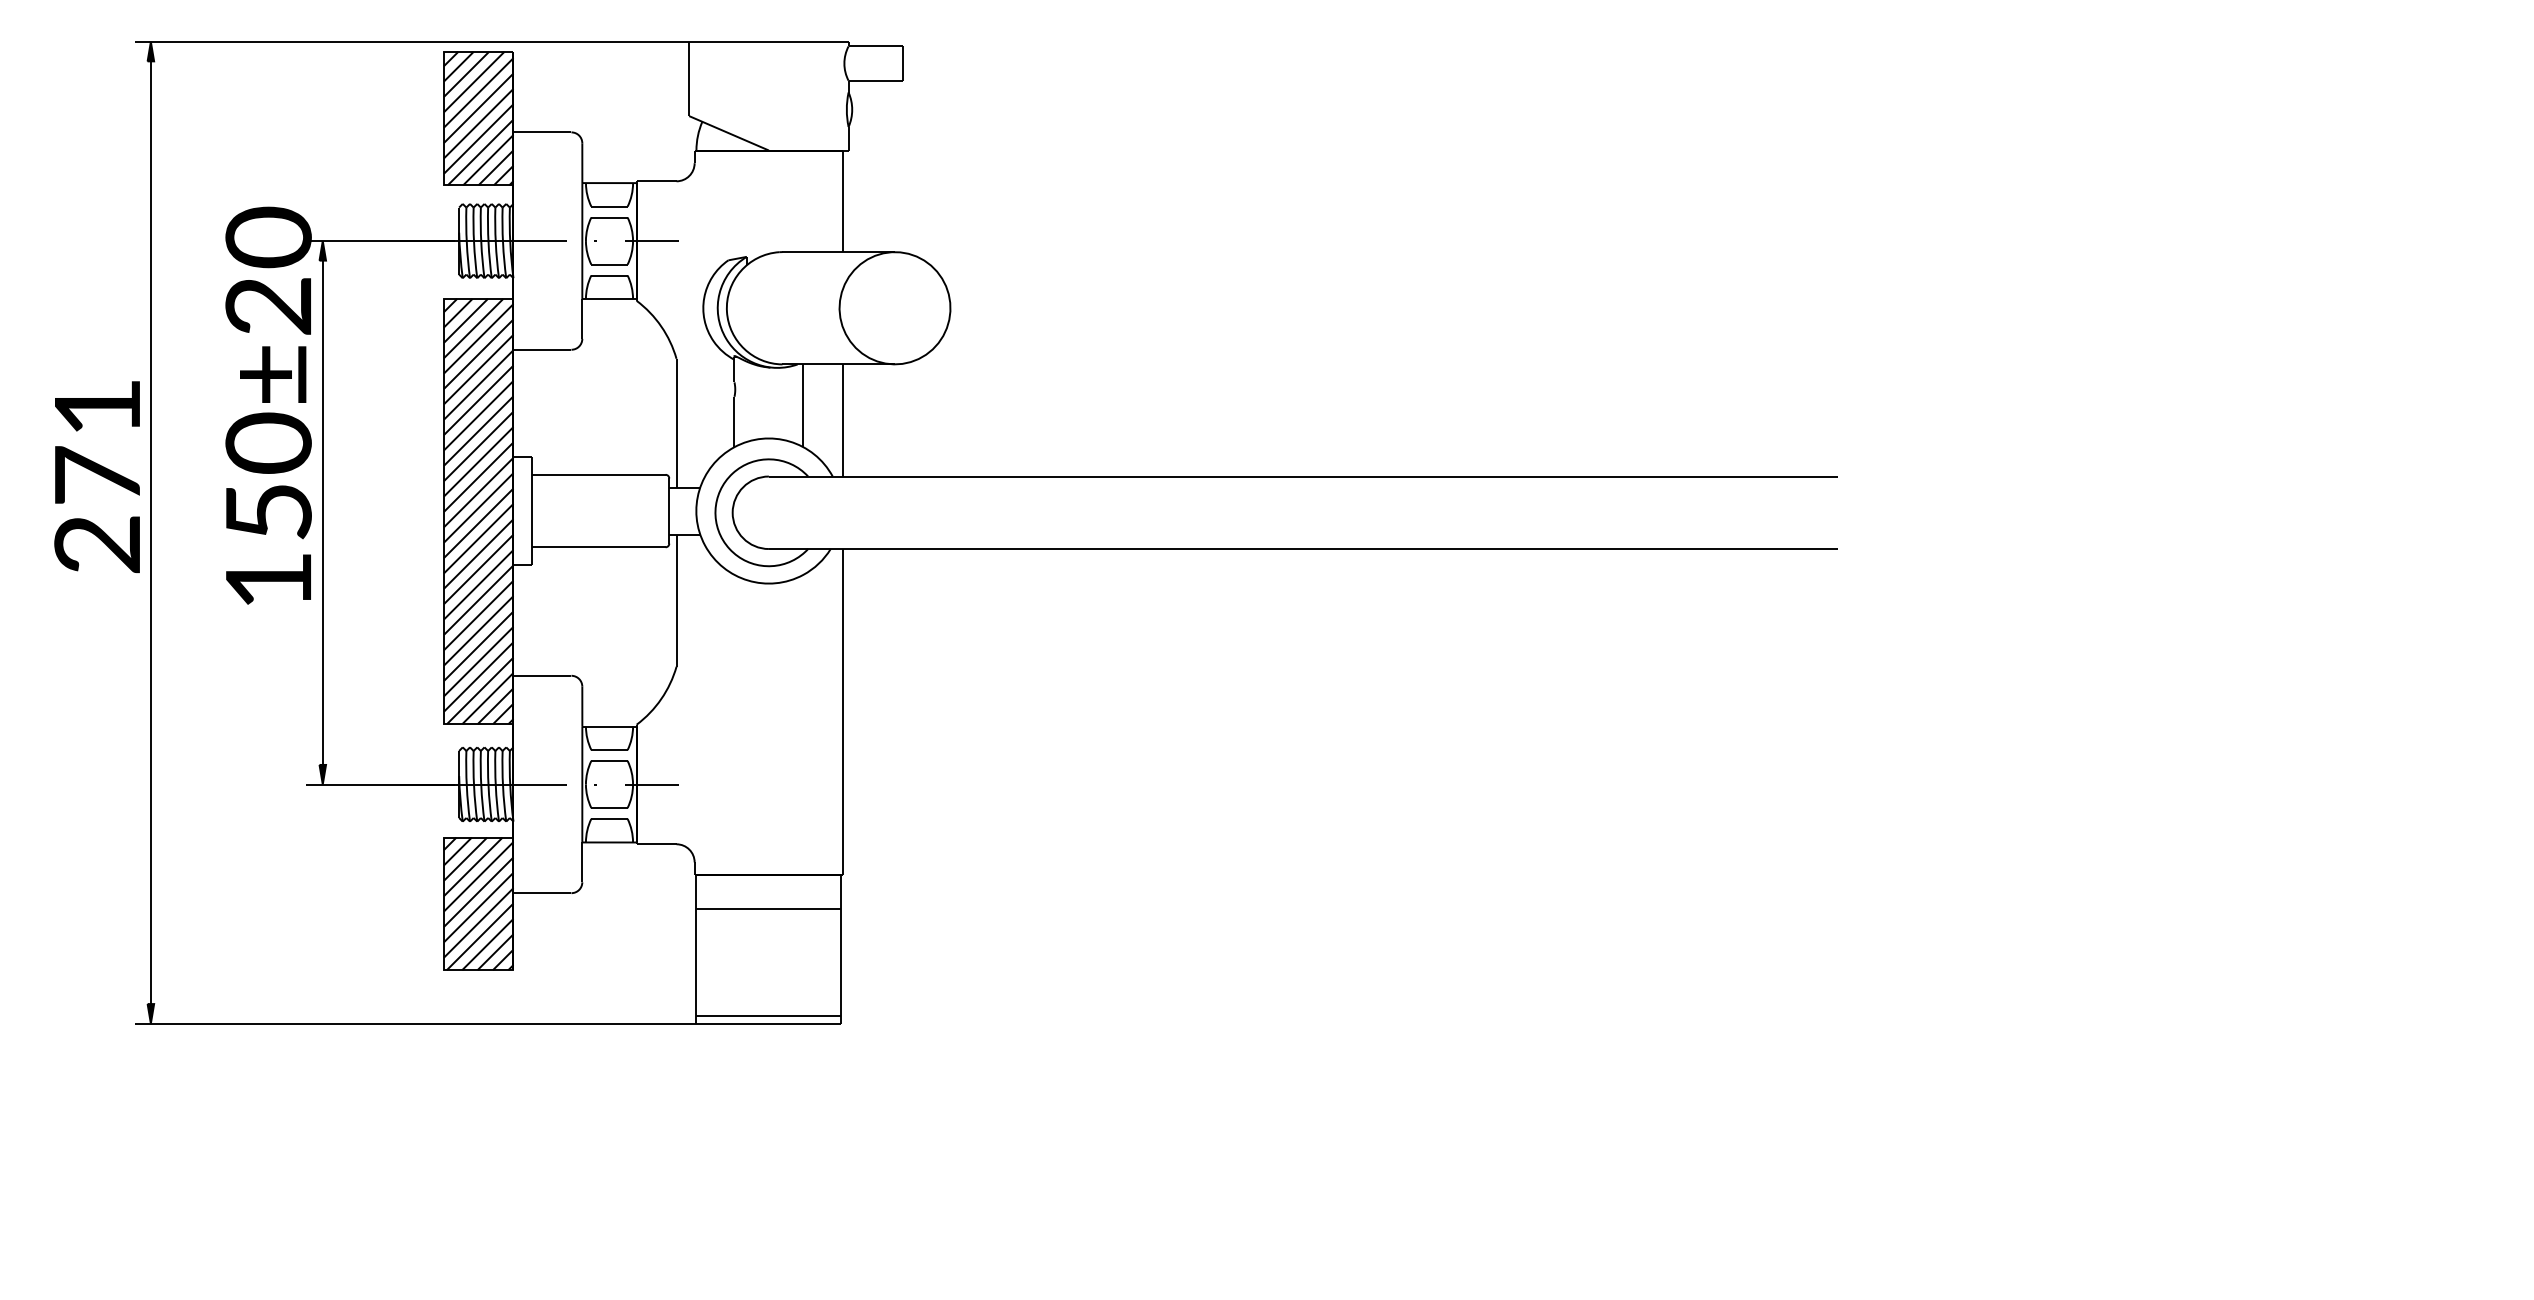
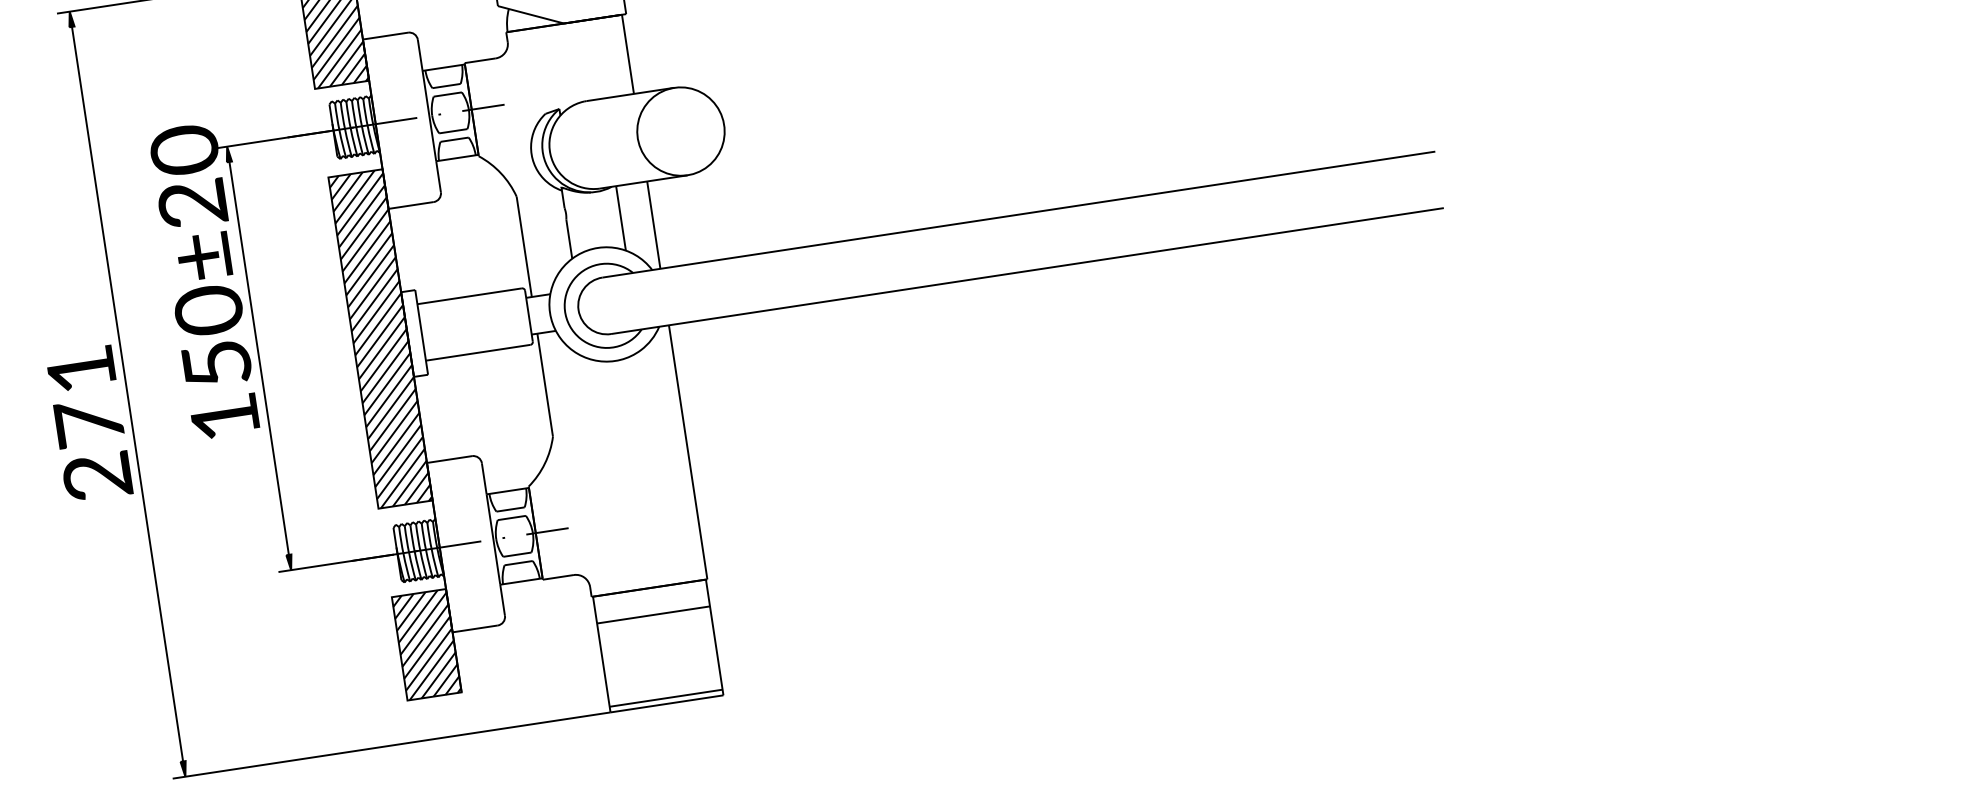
text: (96, 476) -> (88, 423), moved

